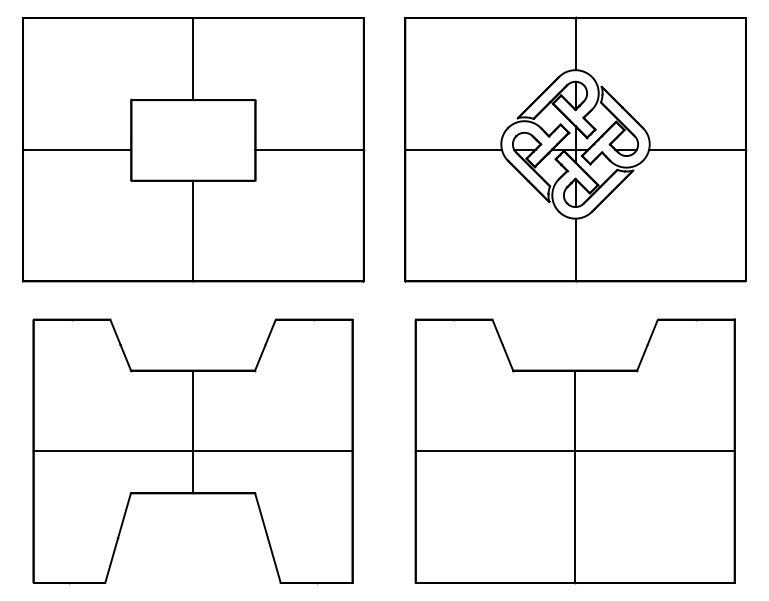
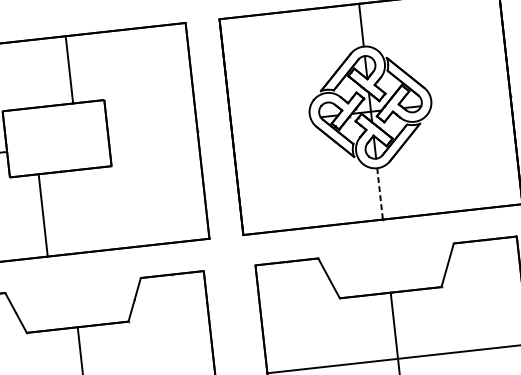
line: (193, 58) -> (69, 69), moved
line: (309, 149) -> (153, 135), removed
line: (453, 149) -> (271, 122), removed
line: (697, 149) -> (470, 100), removed
line: (193, 230) -> (43, 214), moved
line: (575, 250) -> (380, 194), solid -> dashed

